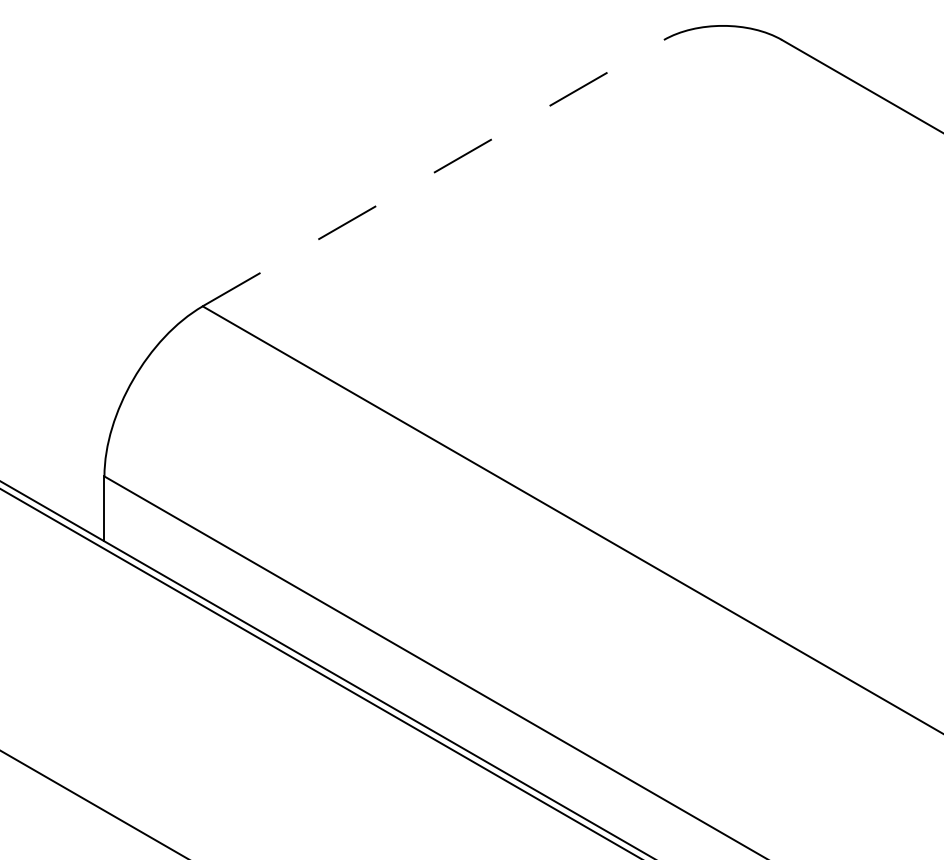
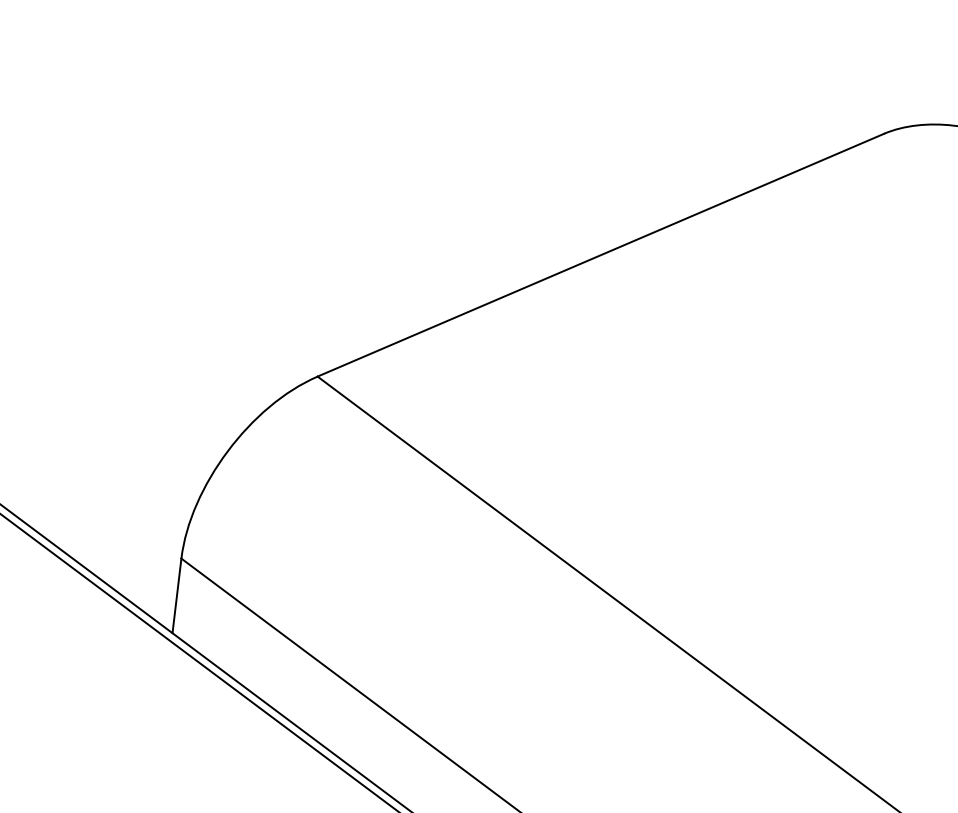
line: (433, 172) -> (601, 254), dashed -> solid

